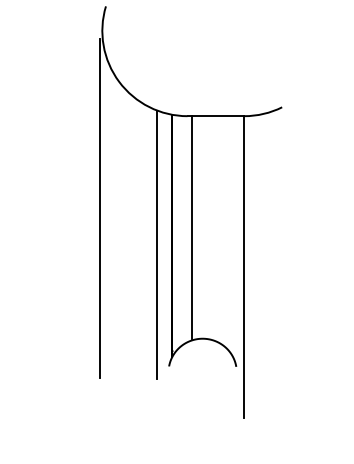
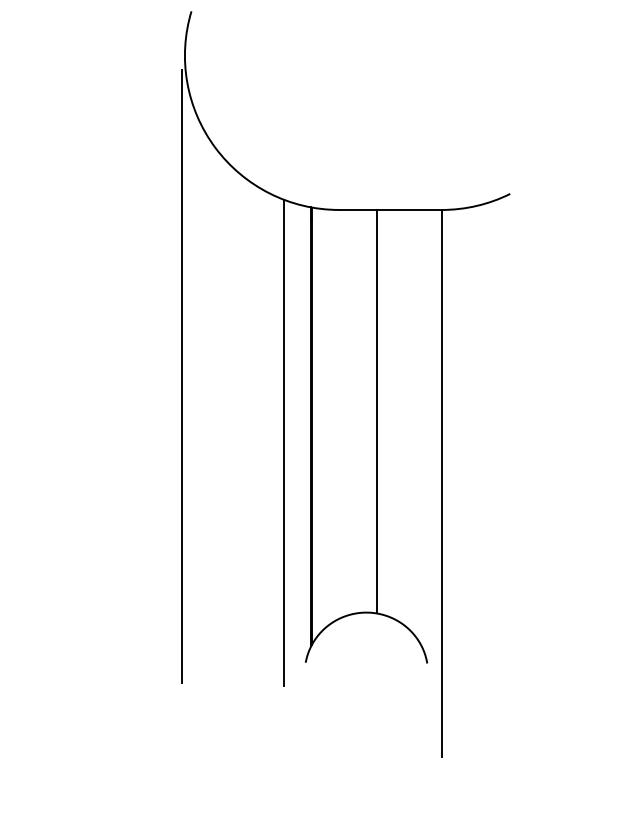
line: (192, 227) -> (376, 411), moved

